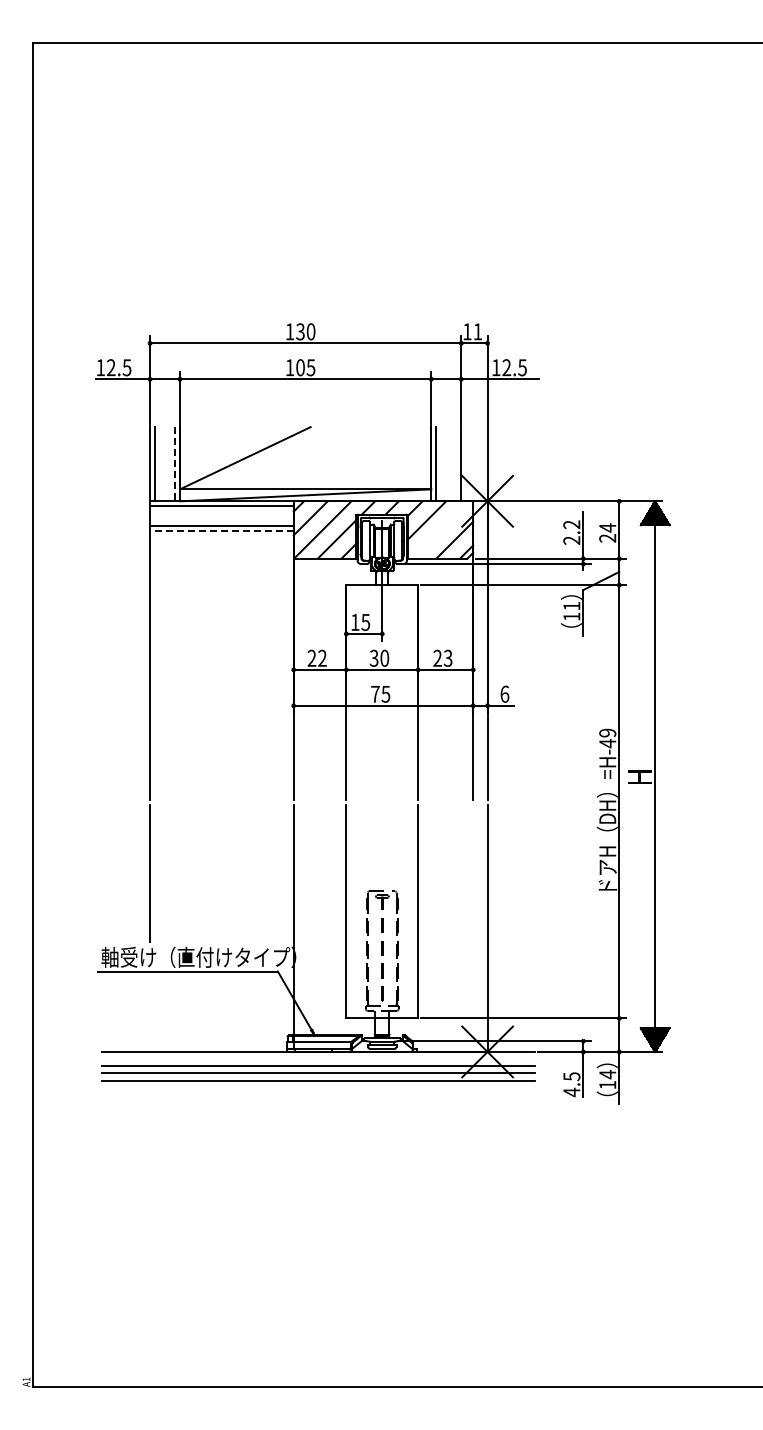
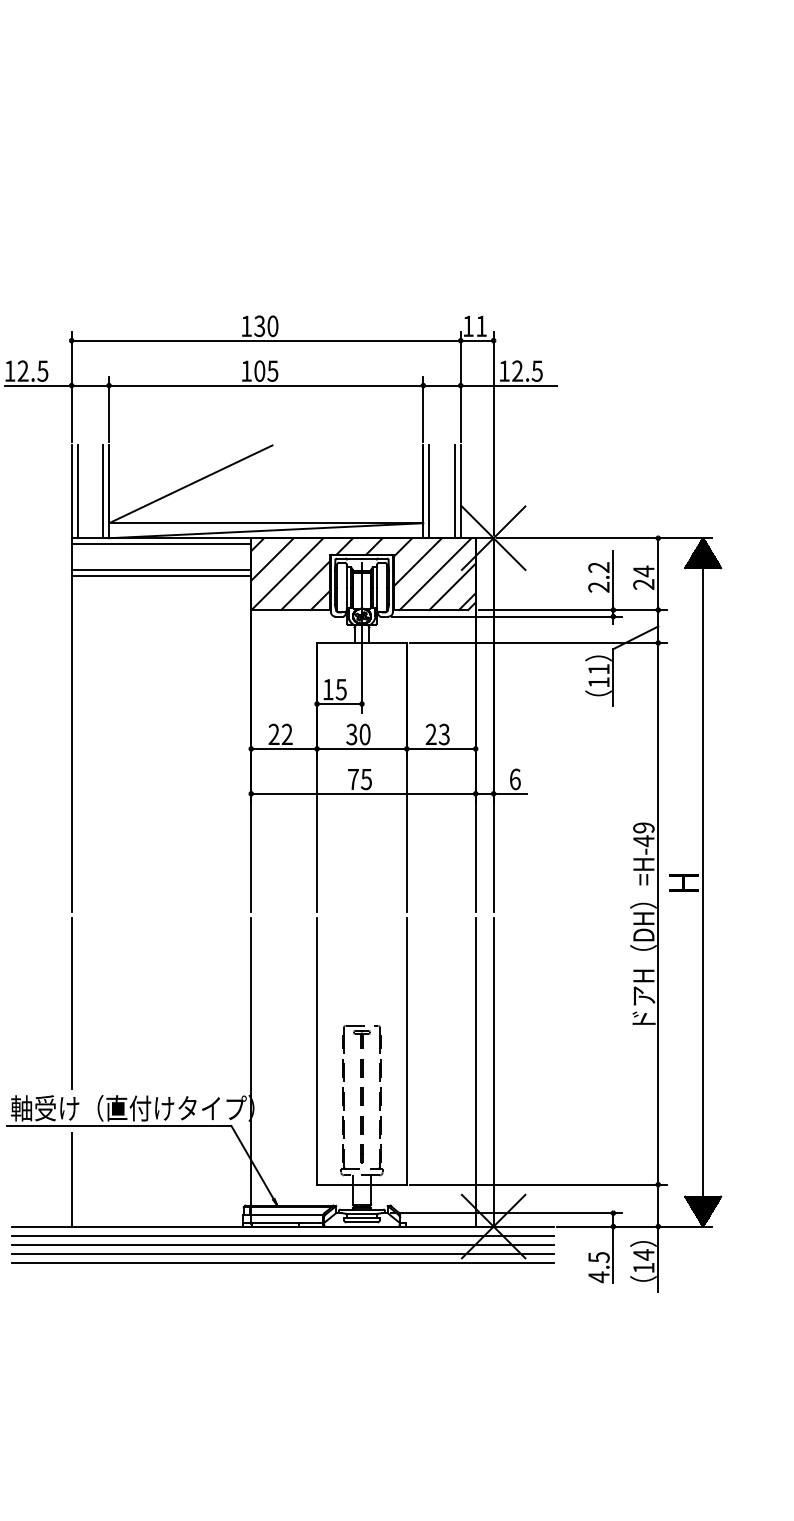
line: (175, 464) -> (103, 492), dashed -> solid
line: (456, 464) -> (454, 492), added
line: (440, 529) -> (434, 573), added
line: (221, 531) -> (160, 575), dashed -> solid
line: (473, 928) -> (476, 1072), added
line: (150, 1014) -> (72, 1179), added
line: (318, 1059) -> (282, 1236), added

